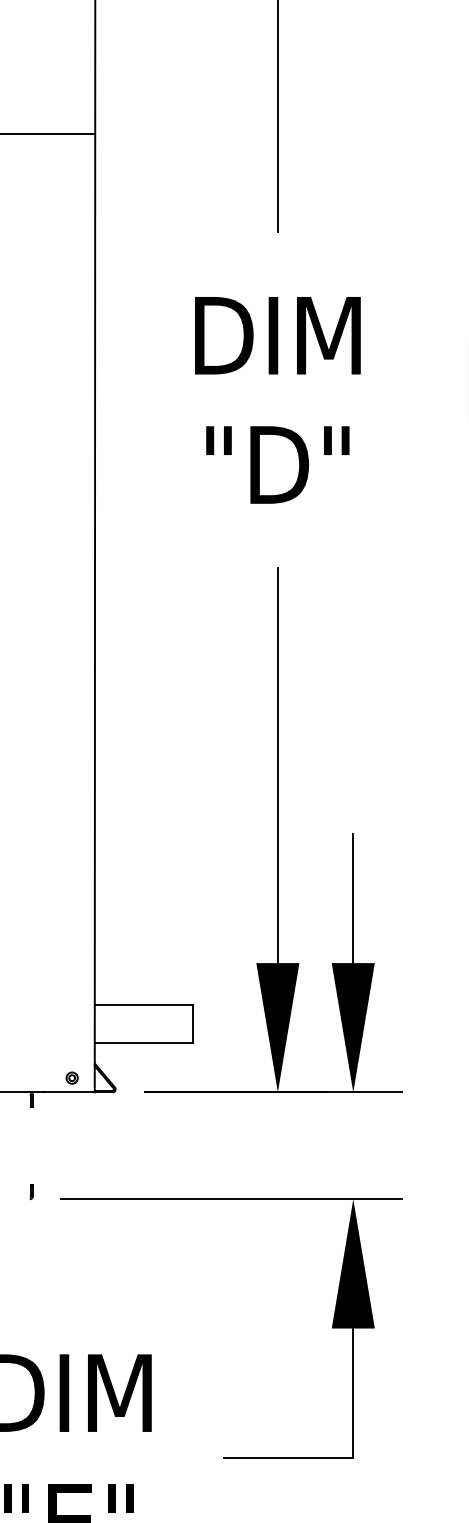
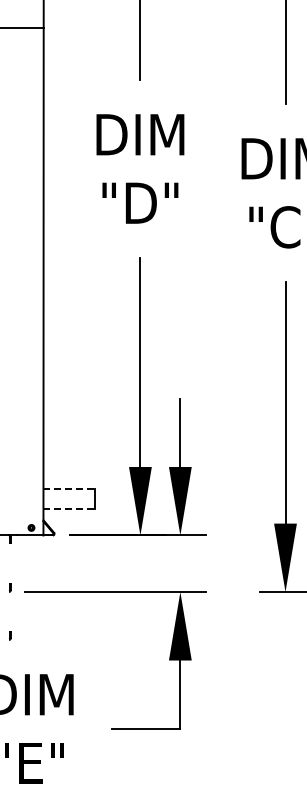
line: (143, 1005) -> (69, 489), solid -> dashed
line: (143, 1043) -> (69, 509), solid -> dashed
part: (32, 1281) -> (10, 635), added

